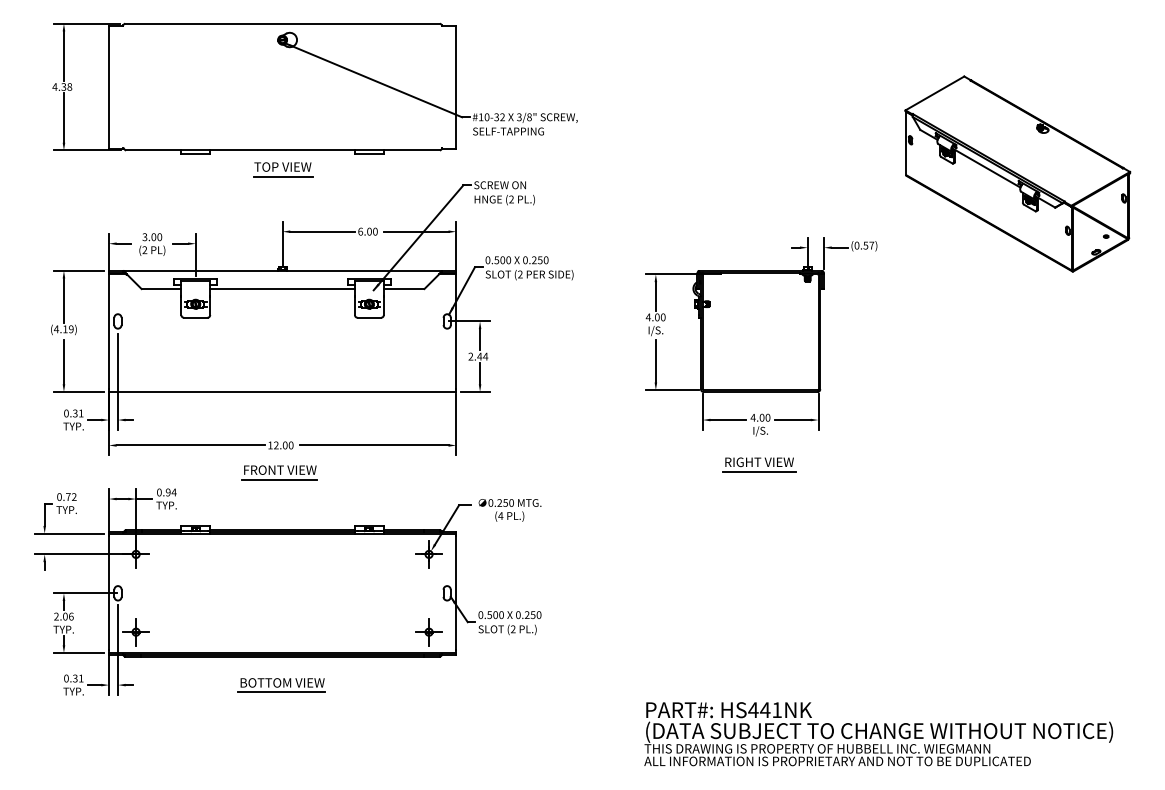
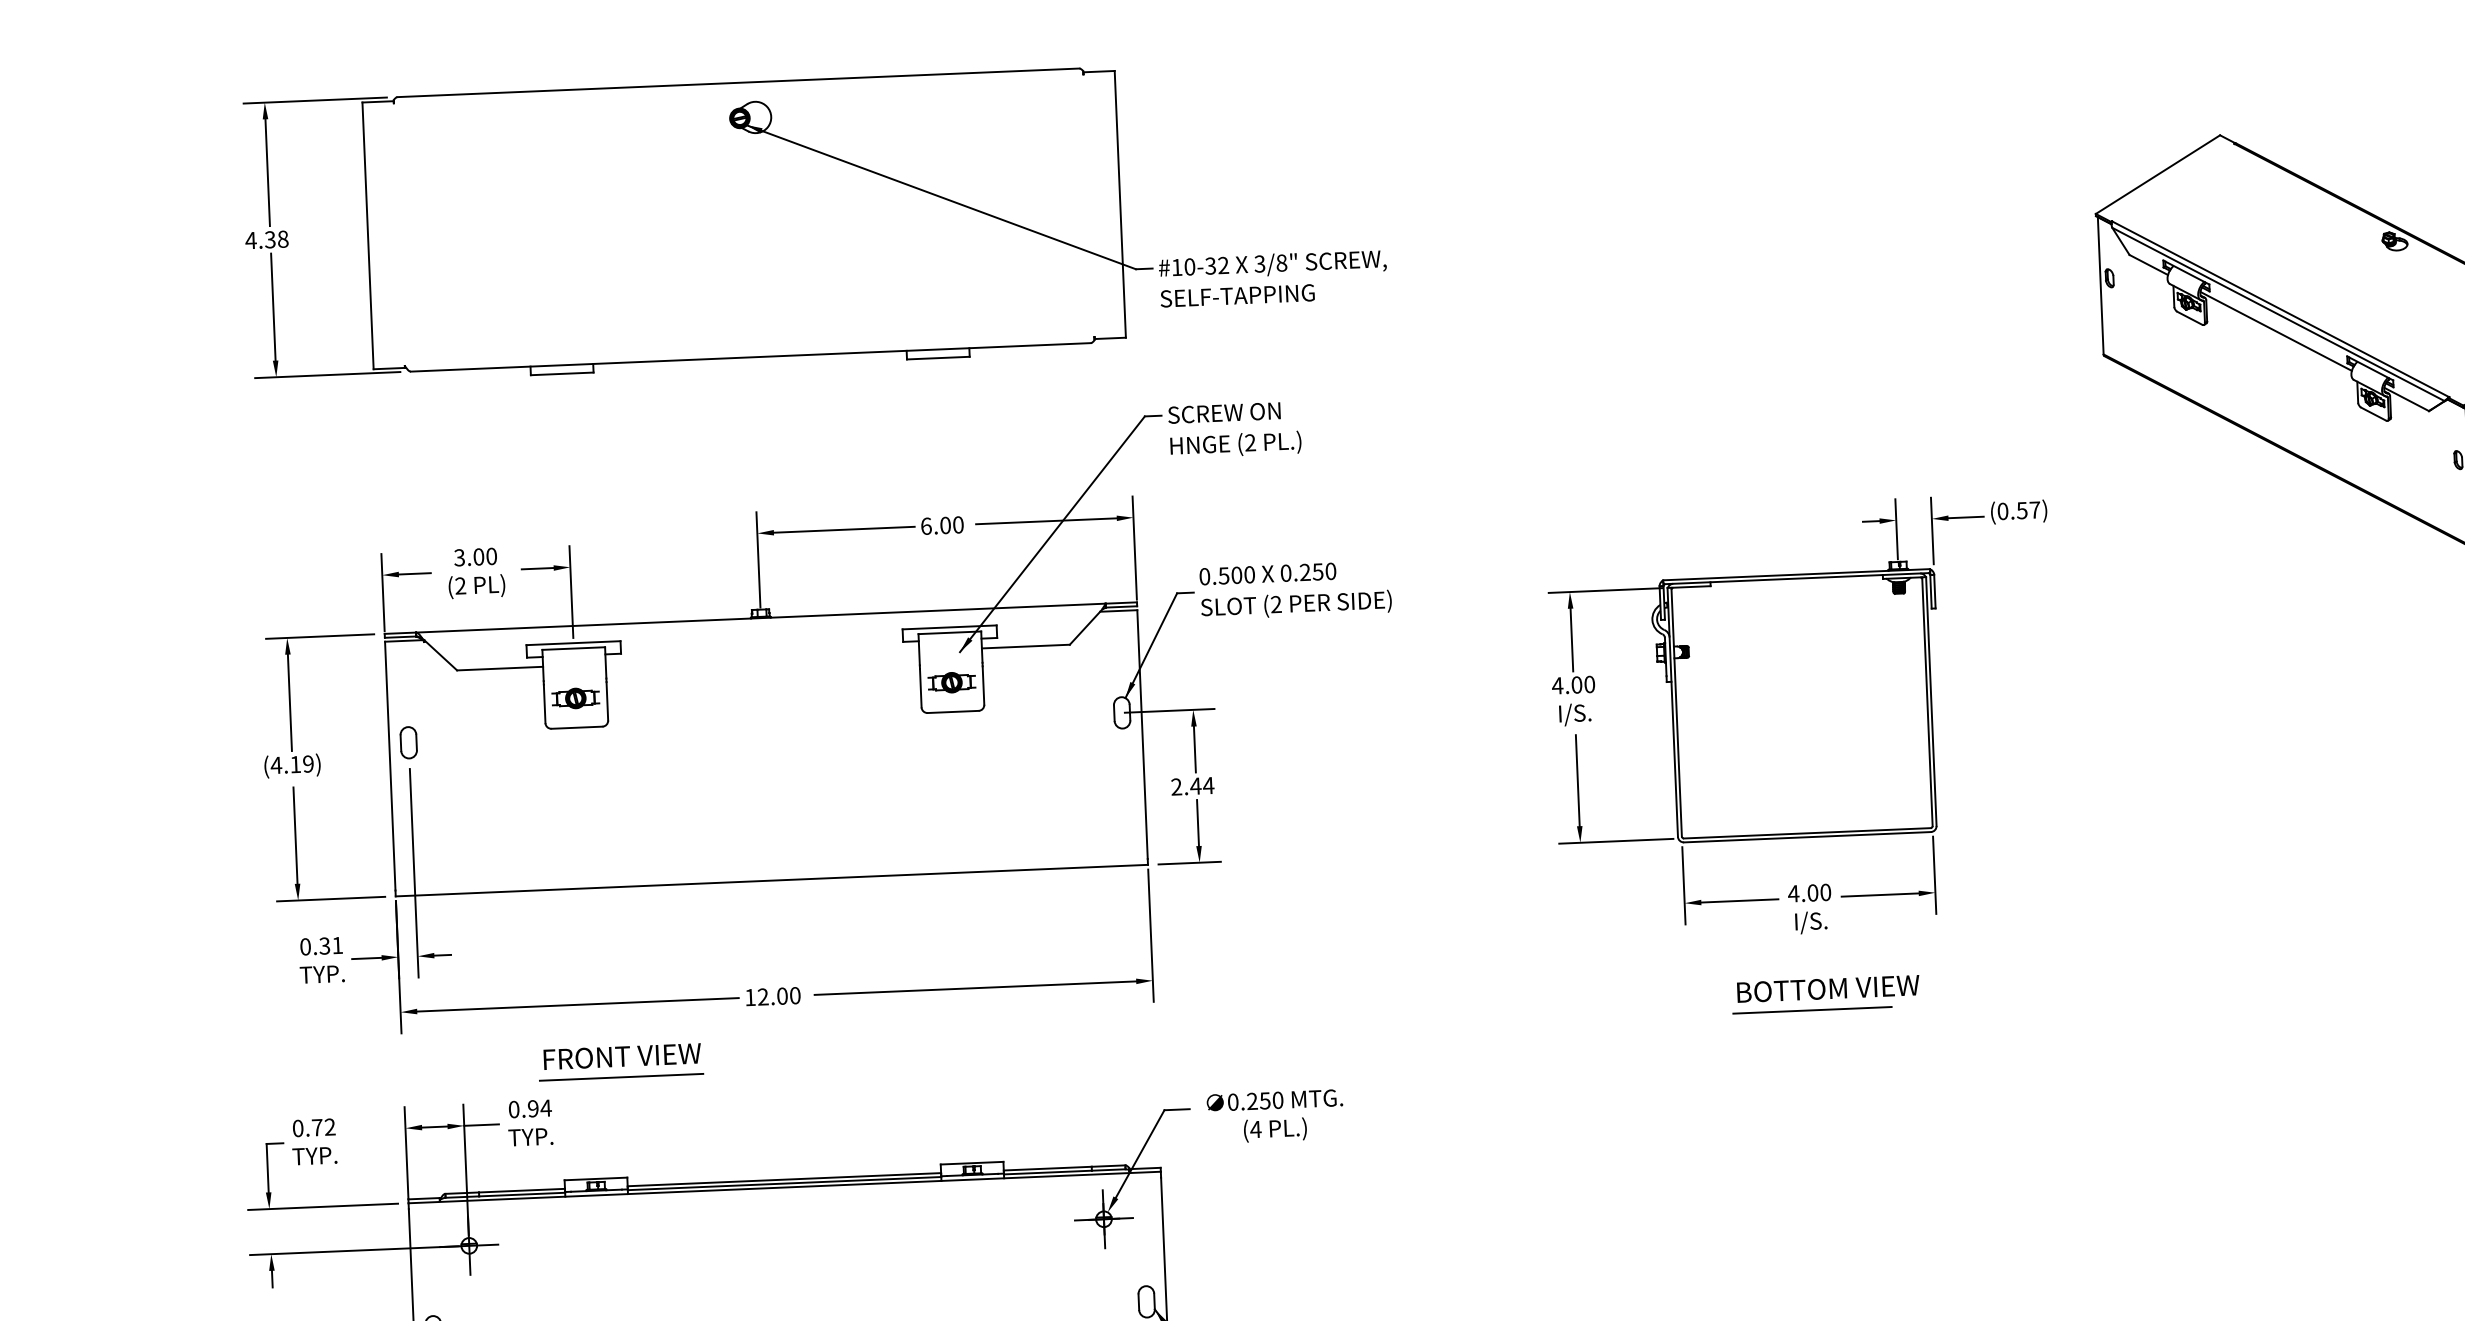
part: (283, 169) -> (753, 398), removed
line: (282, 289) -> (762, 658), removed
text: (767, 462) -> (1828, 989), RIGHT VIEW -> BOTTOM VIEW
part: (279, 472) -> (620, 1061), moved

